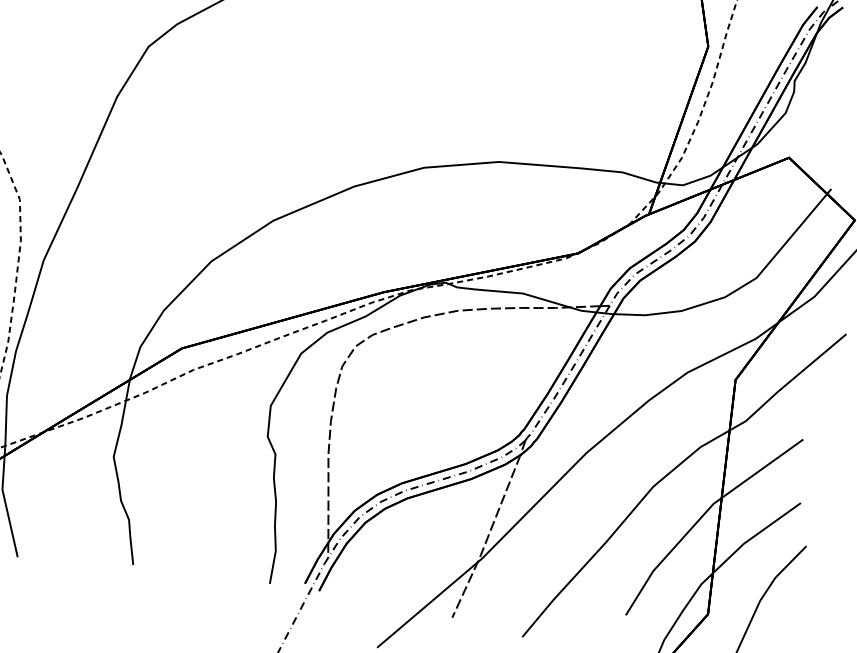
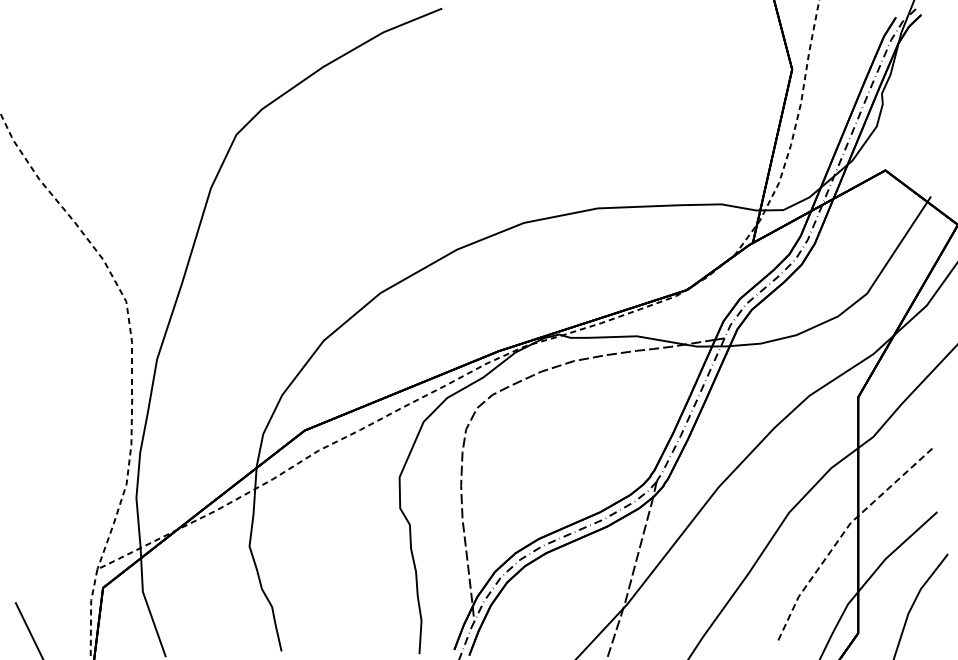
line: (702, 516) -> (841, 536), solid -> dashed

